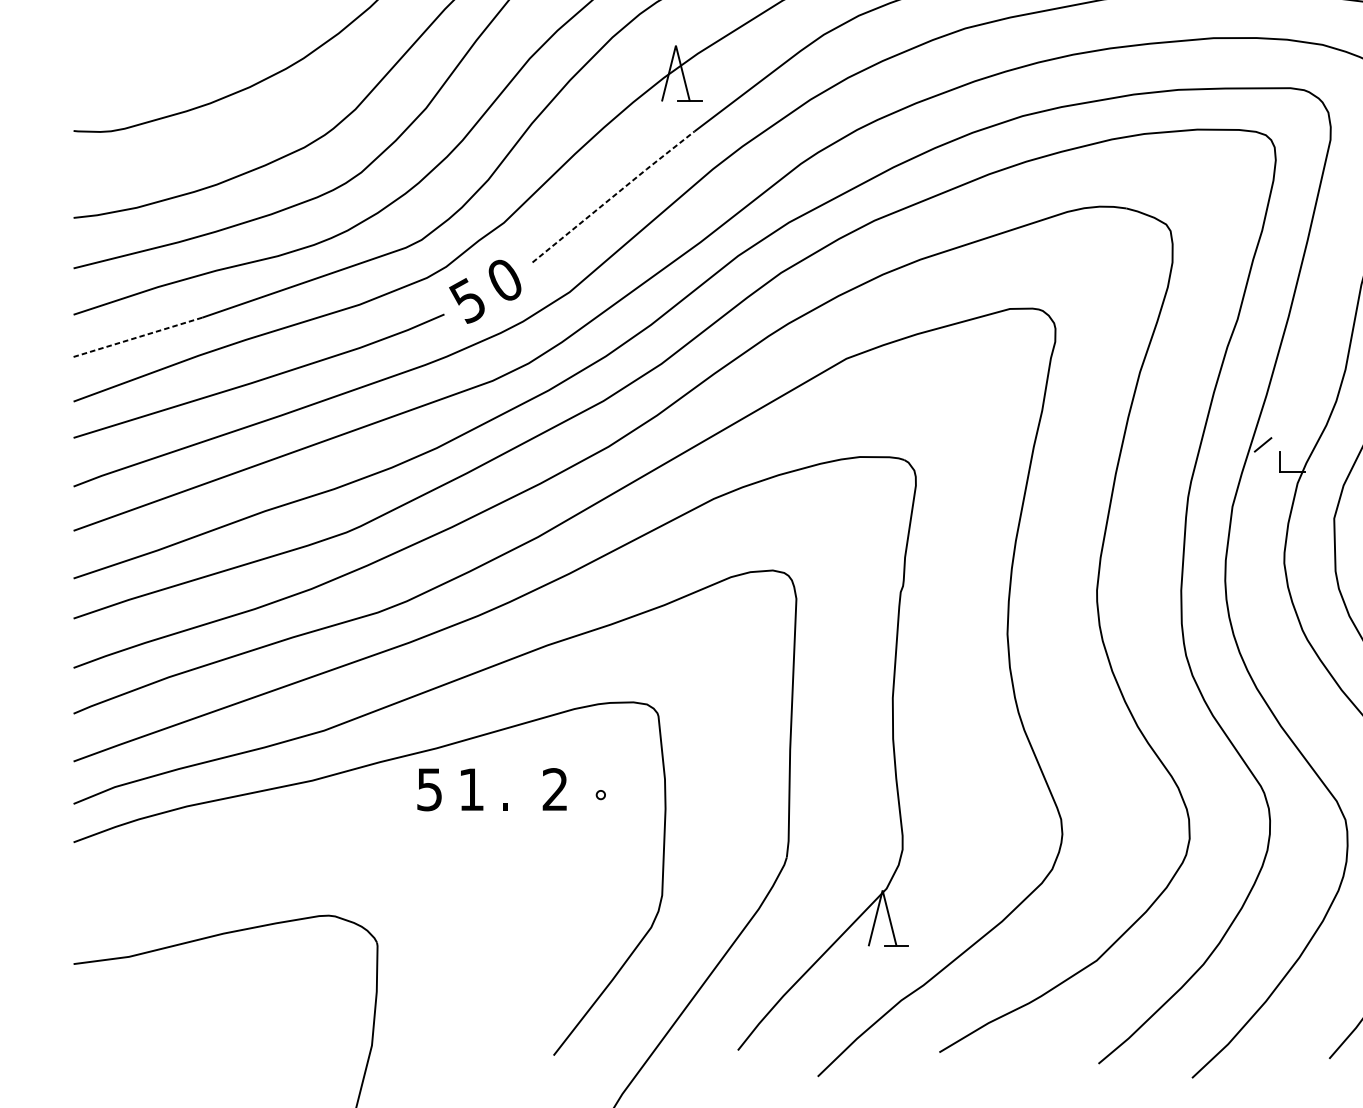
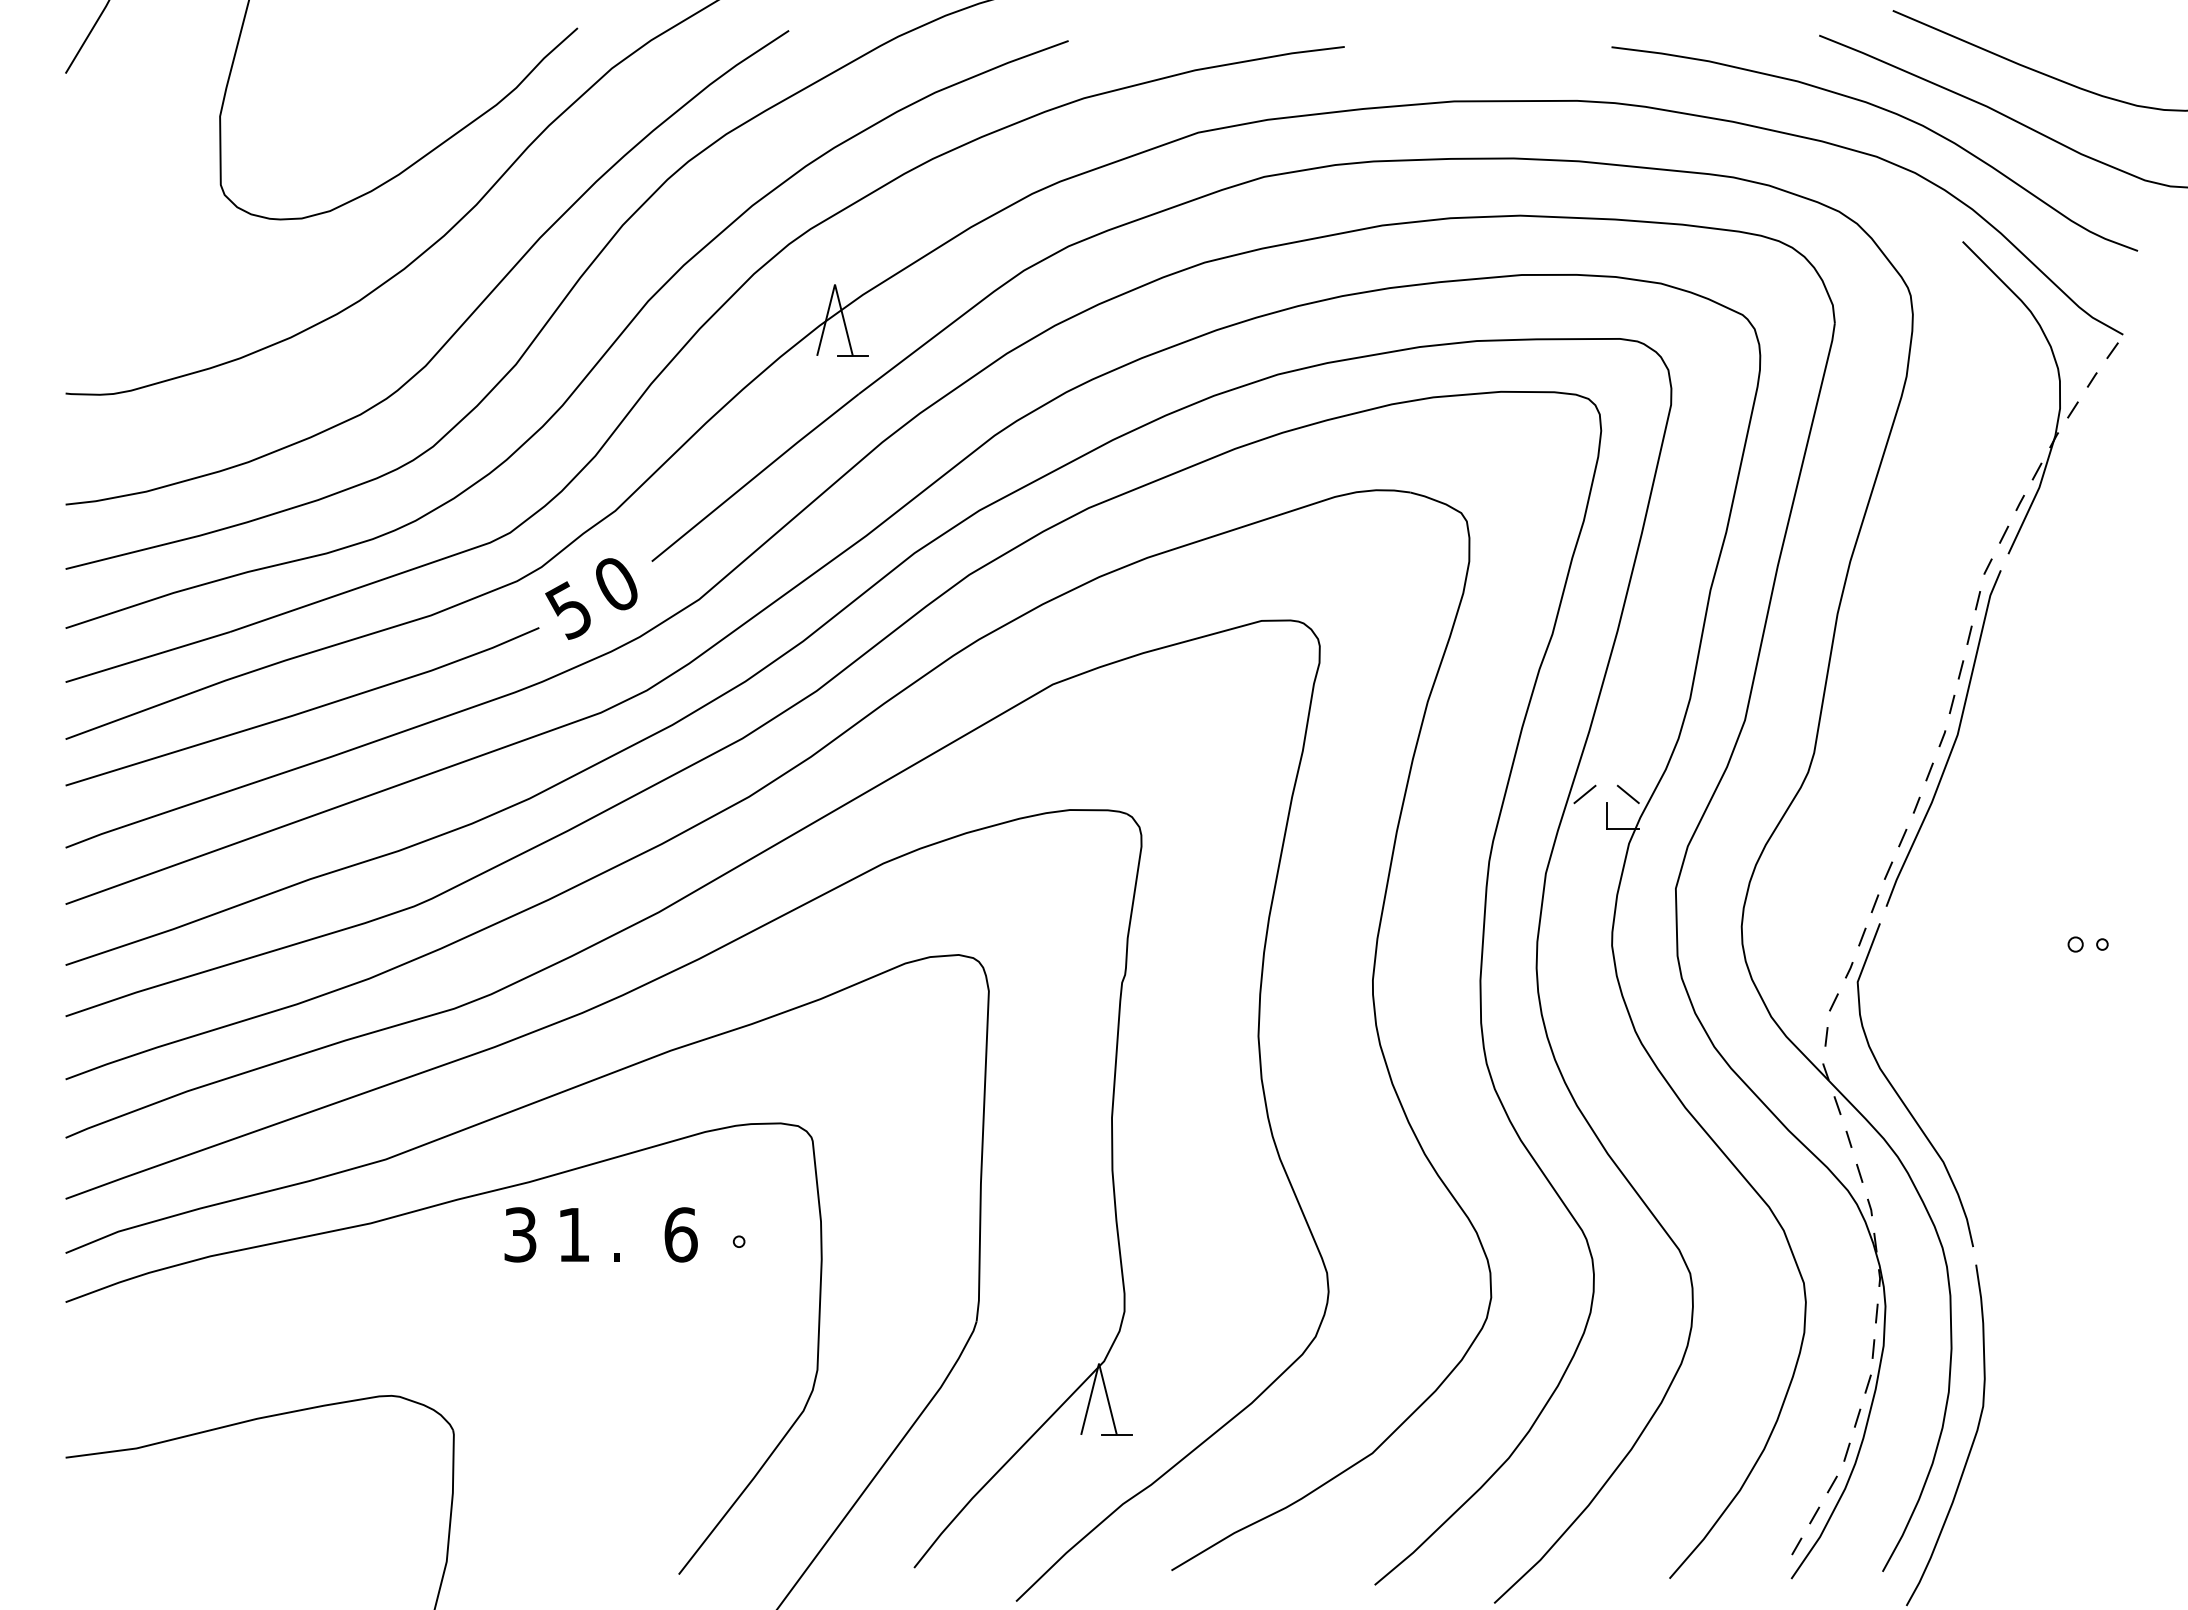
line: (613, 196) -> (755, 477), dashed -> solid
line: (137, 337) -> (147, 657), dashed -> solid
line: (1296, 444) -> (1627, 794), added
text: (429, 789) -> (520, 1234), 5 -> 3
text: (554, 789) -> (680, 1234), 2 -> 6

